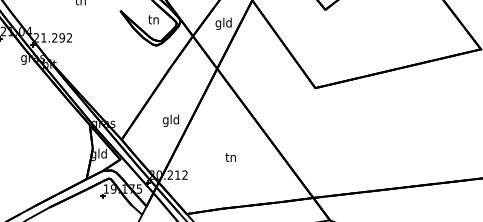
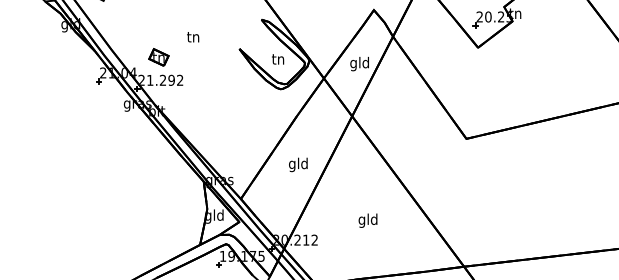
part: (50, 18) -> (158, 57), added
text: (171, 120) -> (298, 164), moved
text: (230, 158) -> (367, 220), tn -> gld

